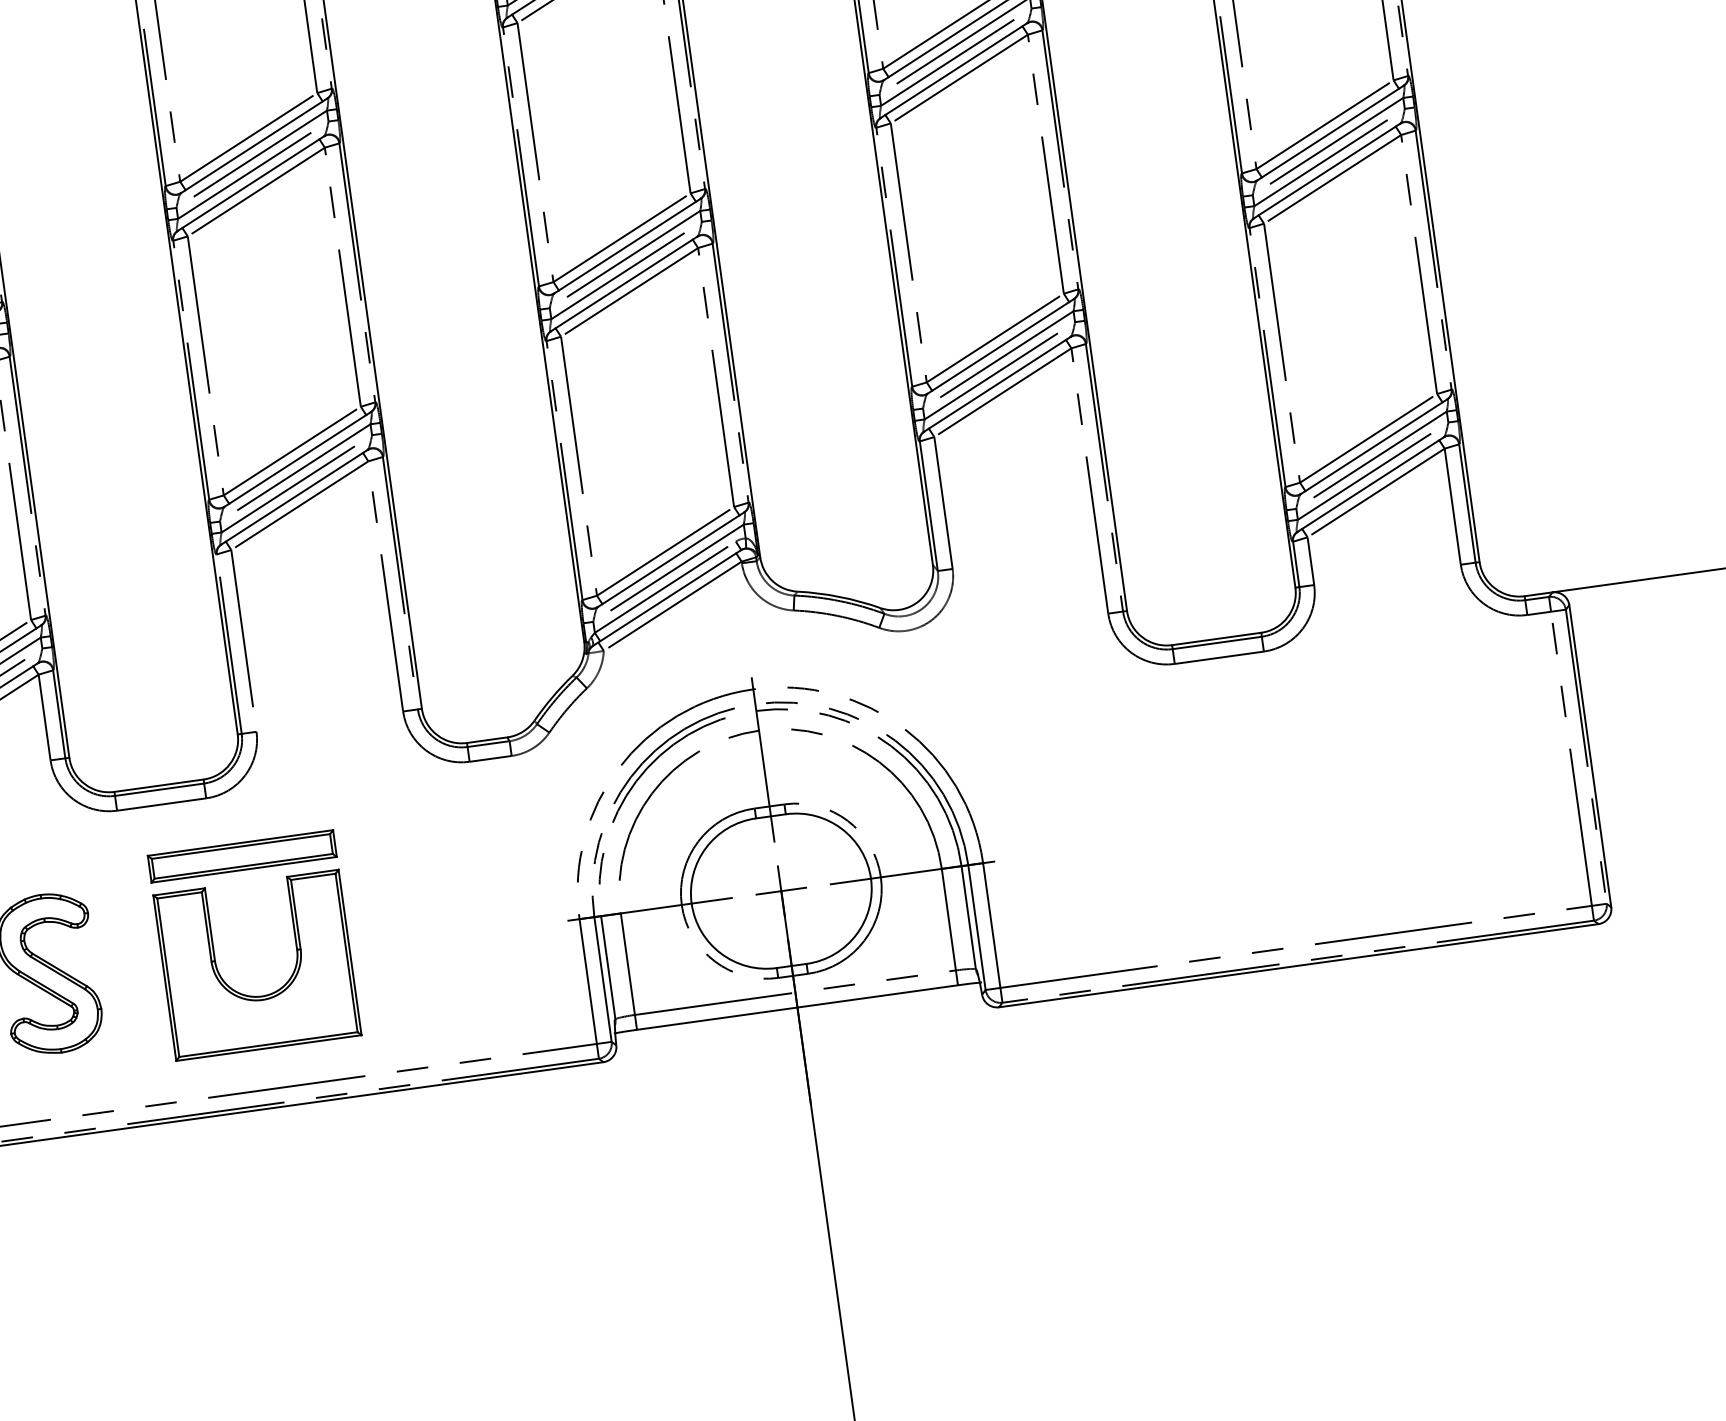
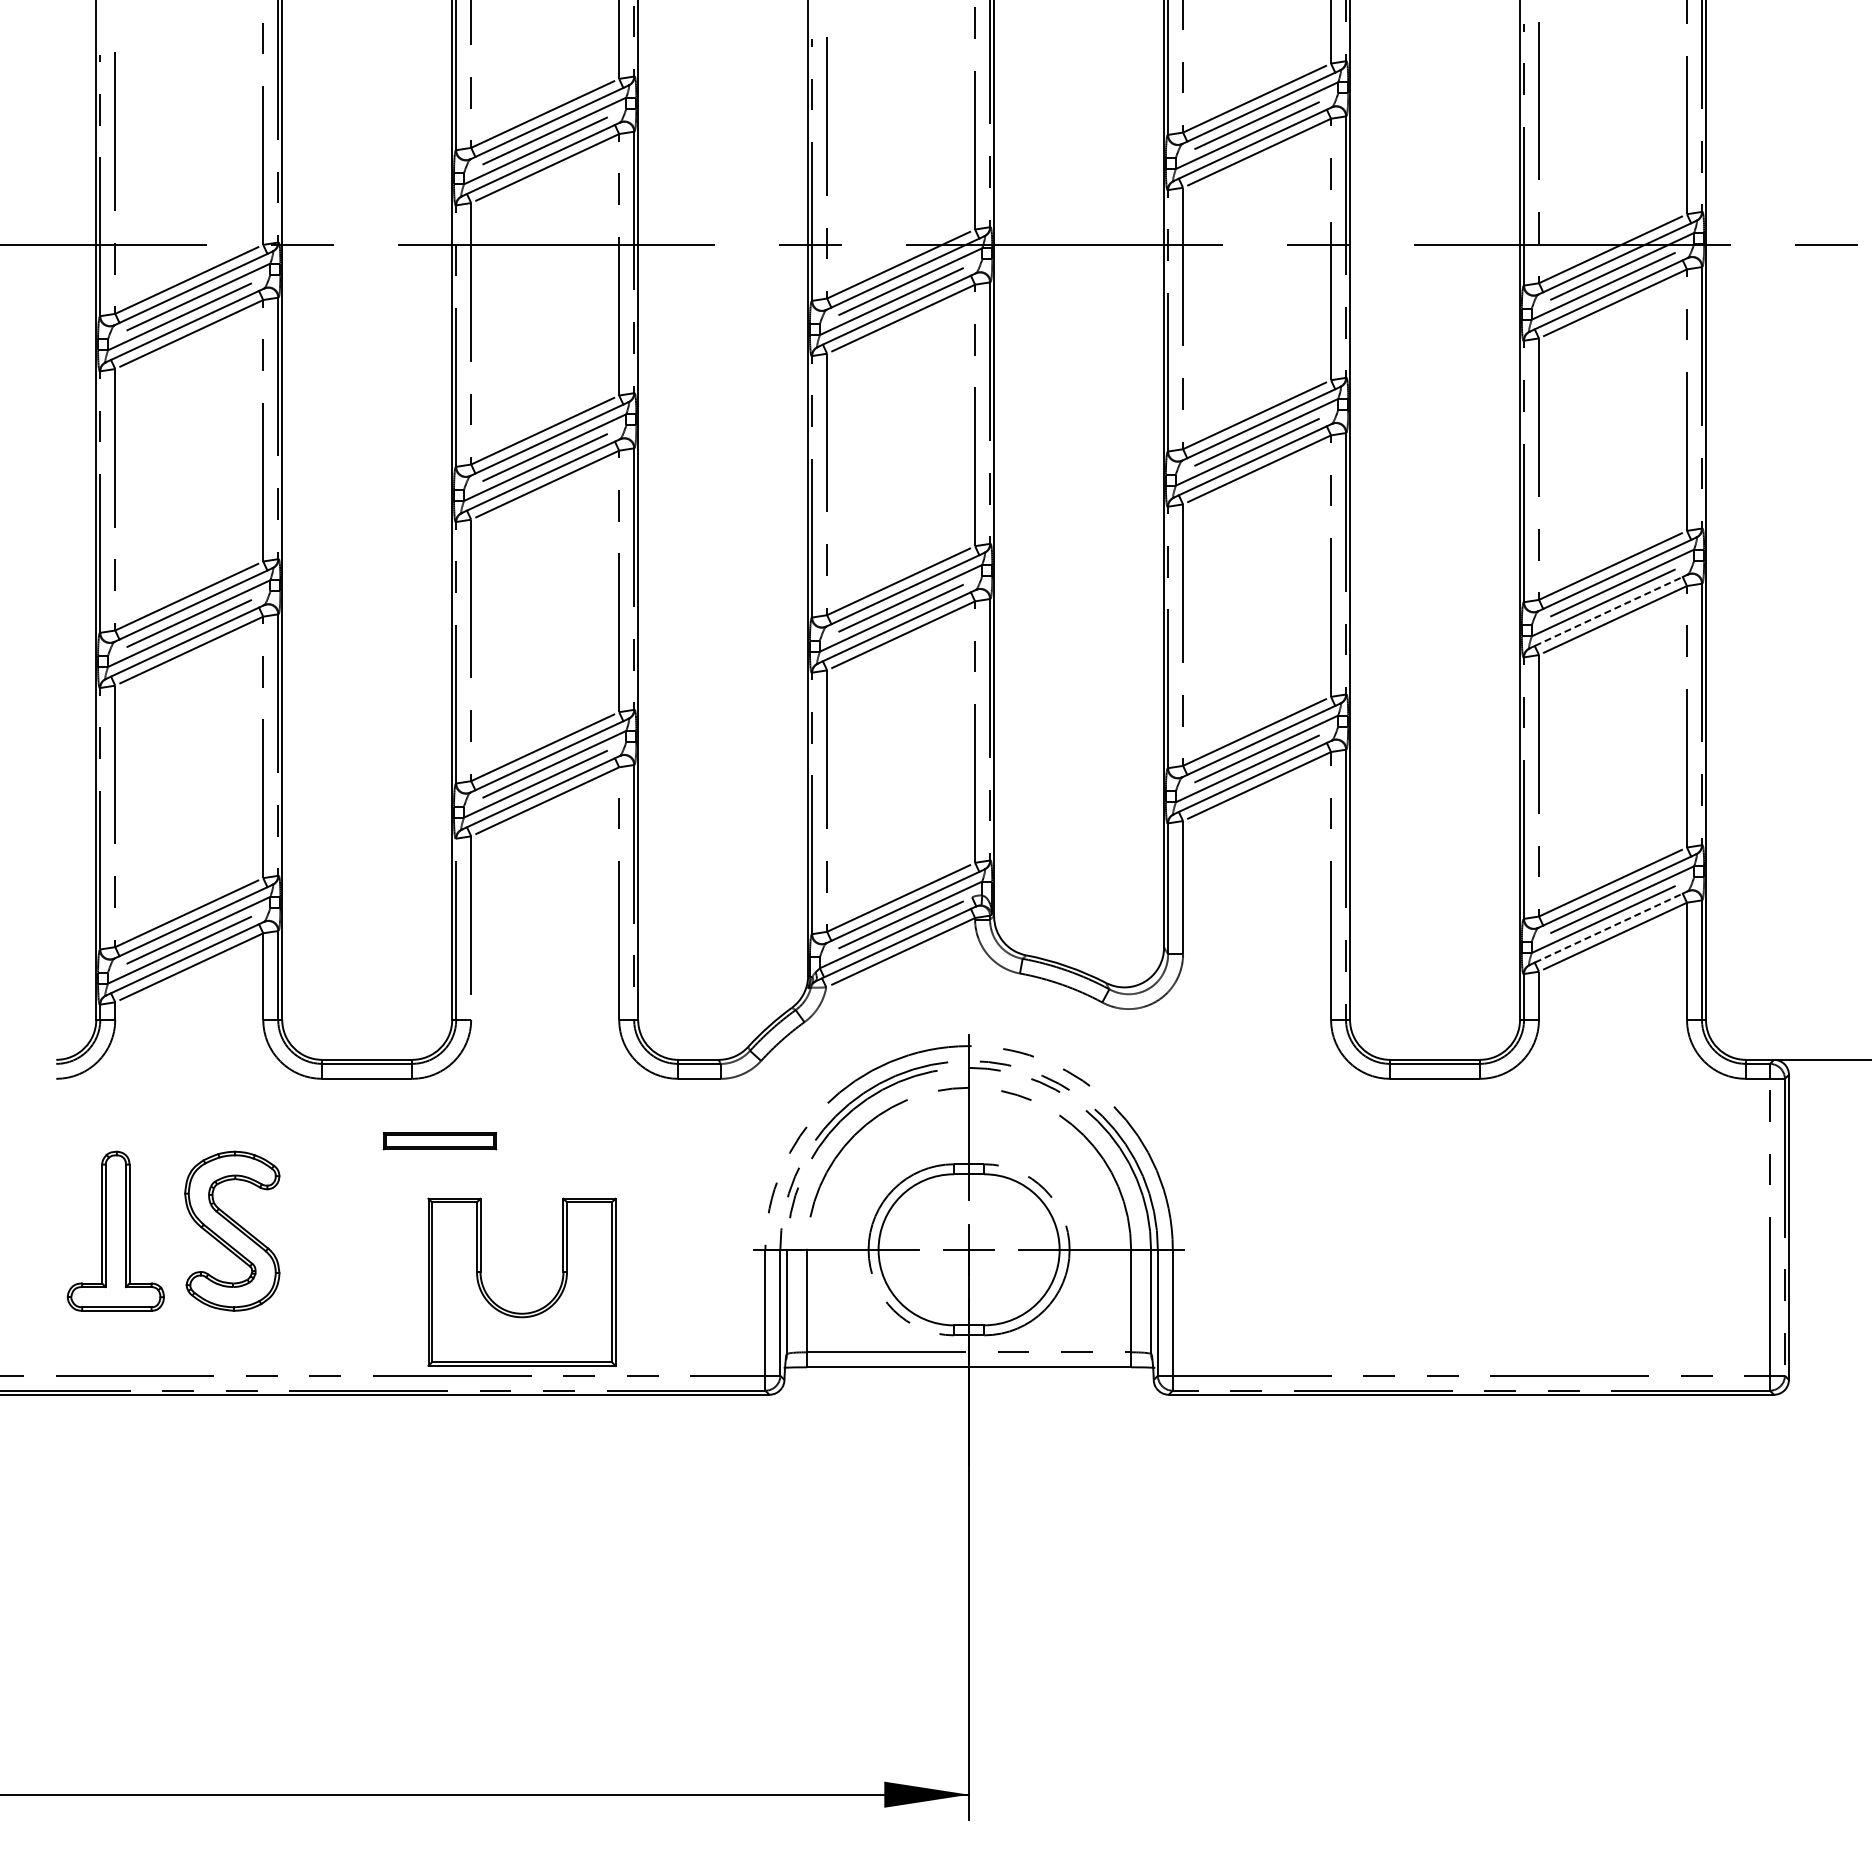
line: (1326, 171) -> (1608, 611), solid -> dashed
line: (1370, 485) -> (1608, 928), solid -> dashed
part: (241, 855) -> (439, 1140), size x0.6
part: (261, 995) -> (521, 1312), moved

